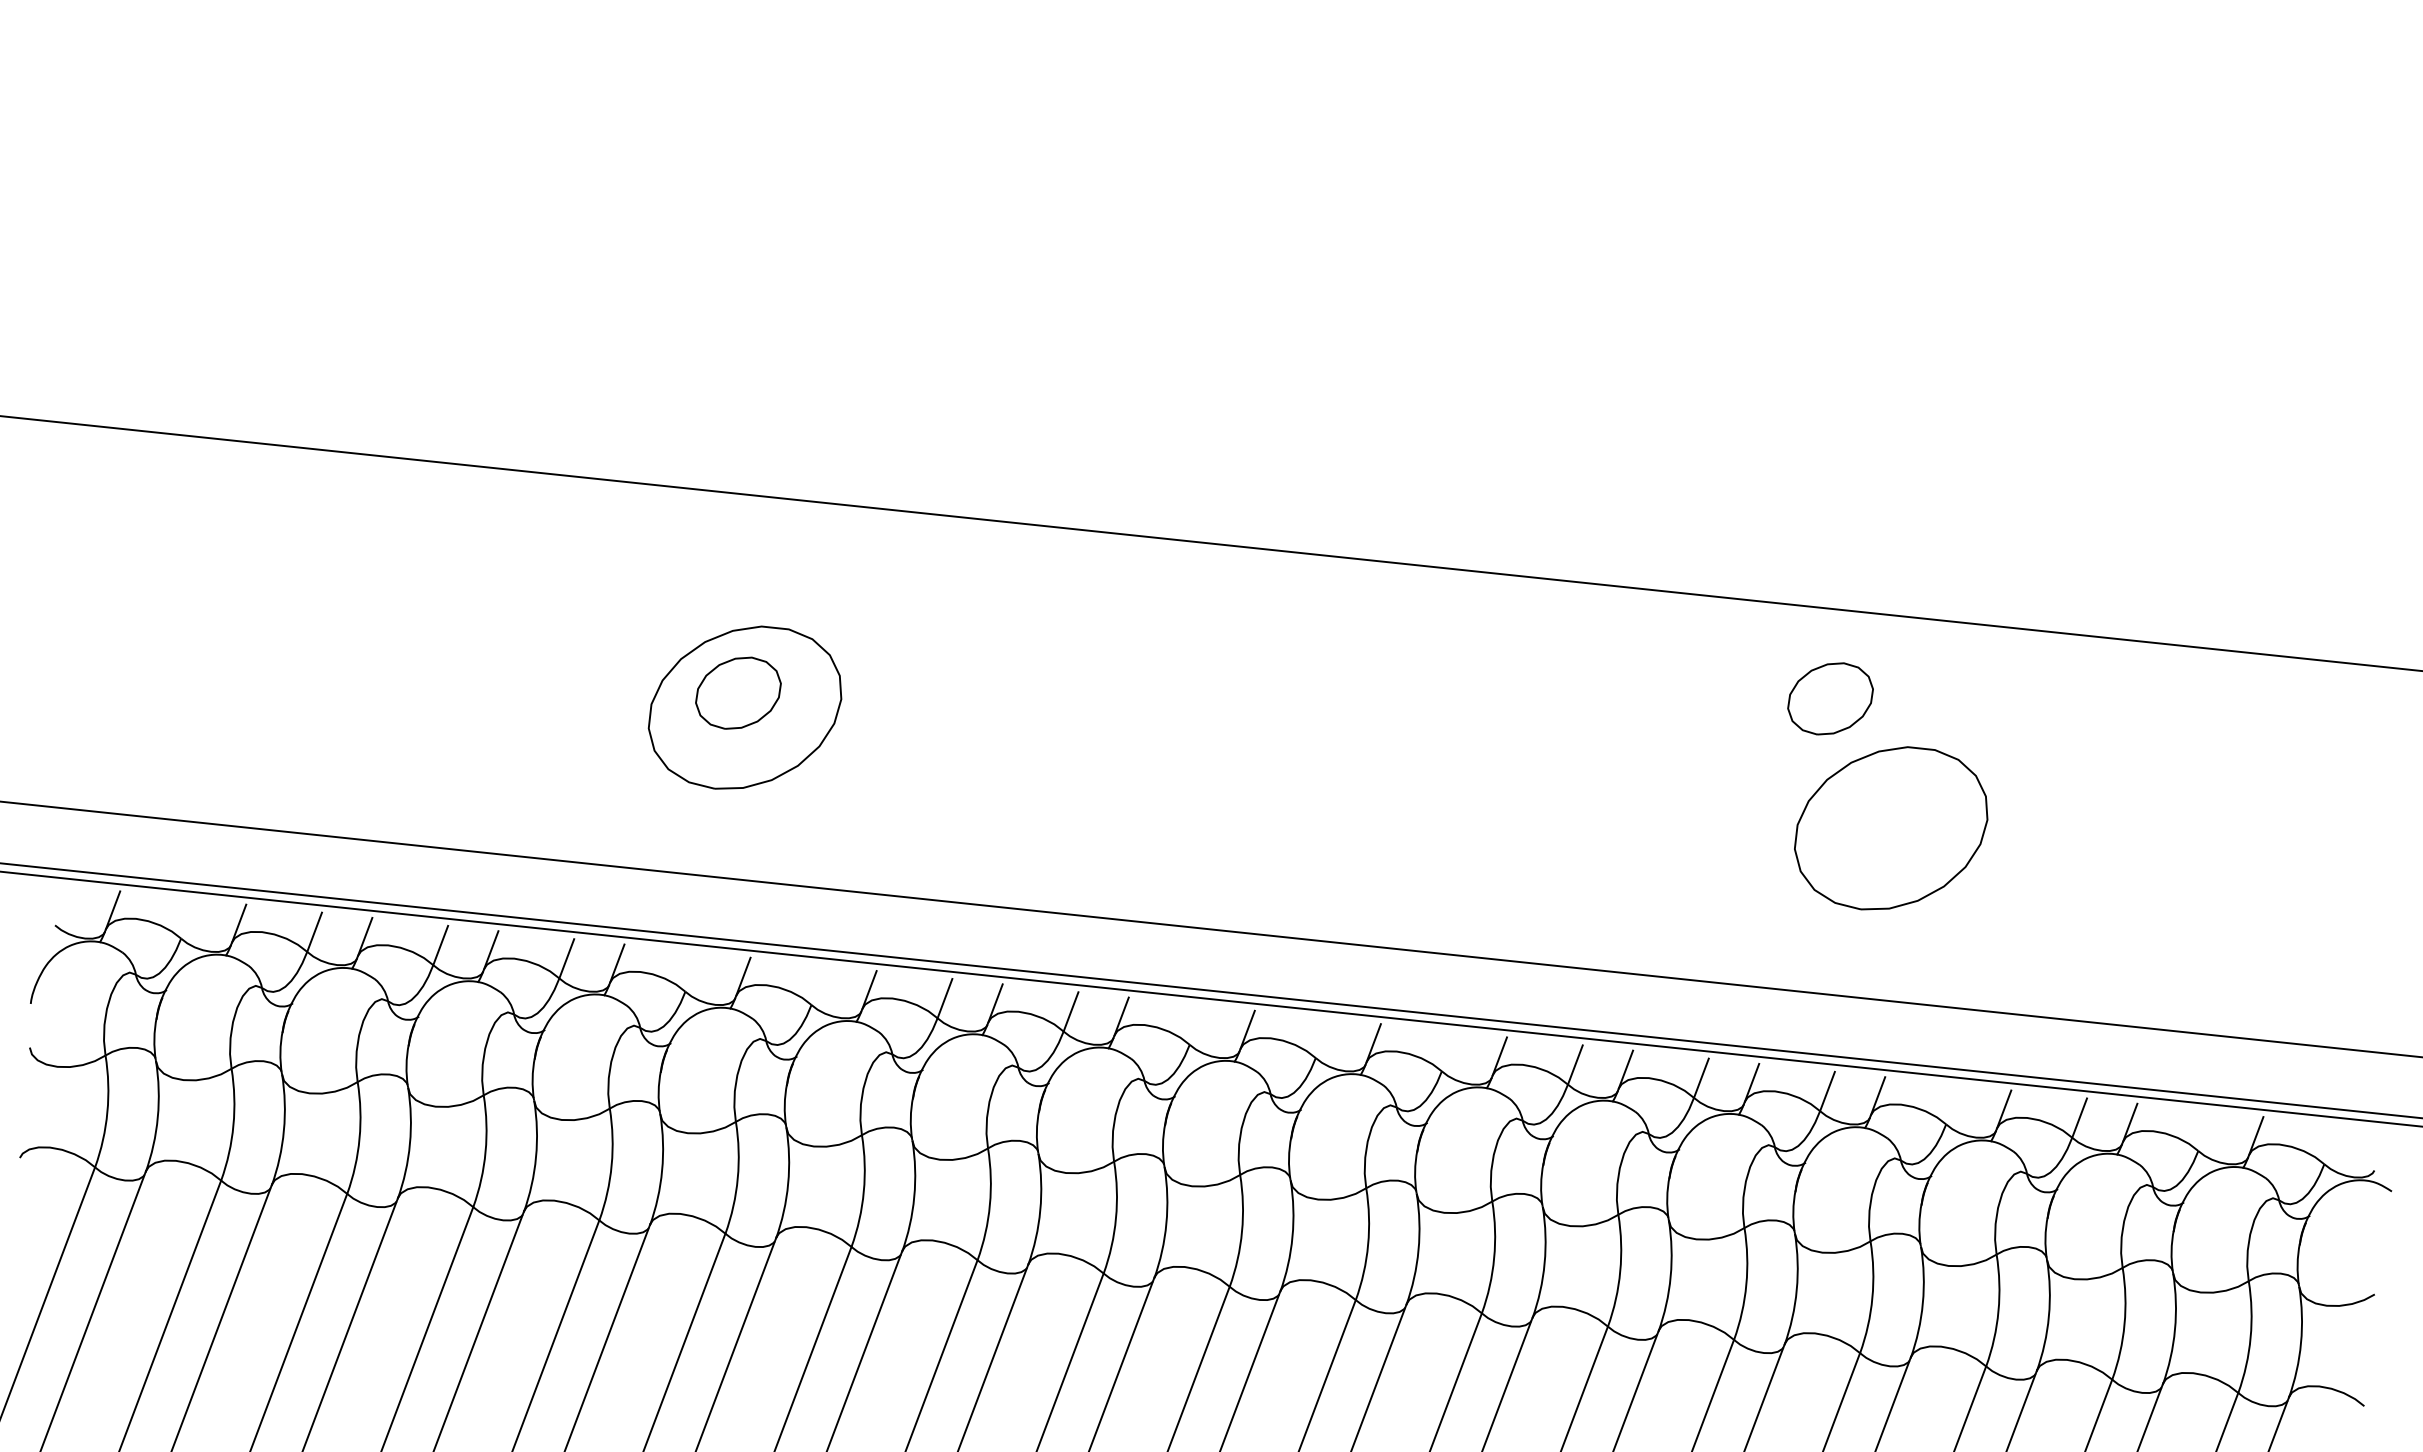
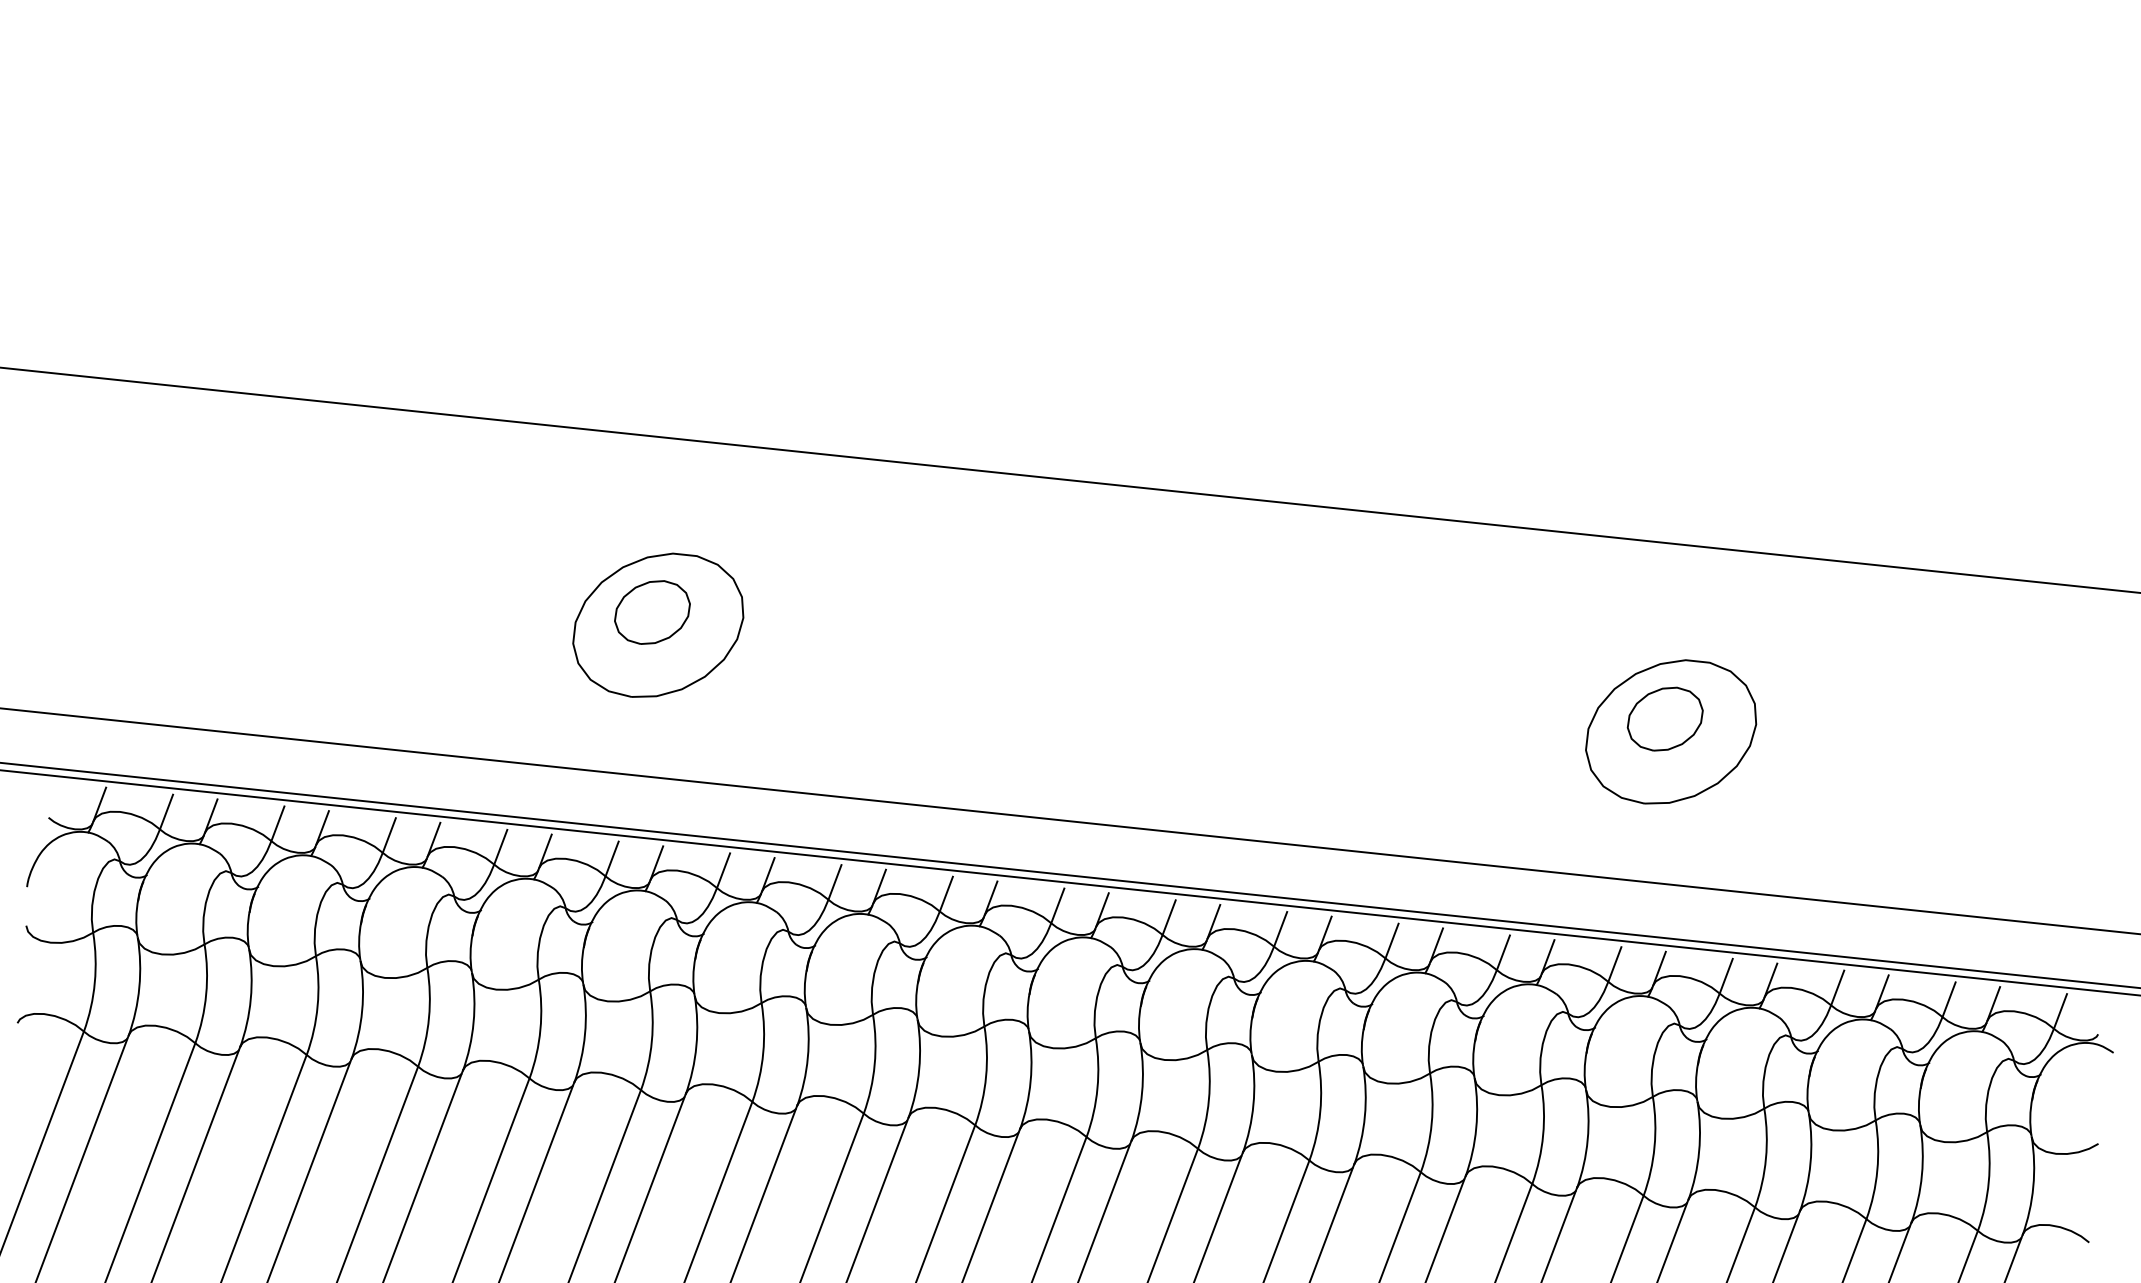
part: (1830, 698) -> (1665, 718), moved
line: (188, 918) -> (166, 811), added
line: (692, 971) -> (611, 858), added
line: (818, 985) -> (723, 870), added
line: (1196, 1024) -> (1057, 905), added
line: (1322, 1038) -> (1168, 917), added
line: (1448, 1051) -> (1279, 929), added
line: (1953, 1104) -> (1726, 975), added
line: (2205, 1131) -> (1948, 999), added
line: (2331, 1144) -> (2060, 1011), added

